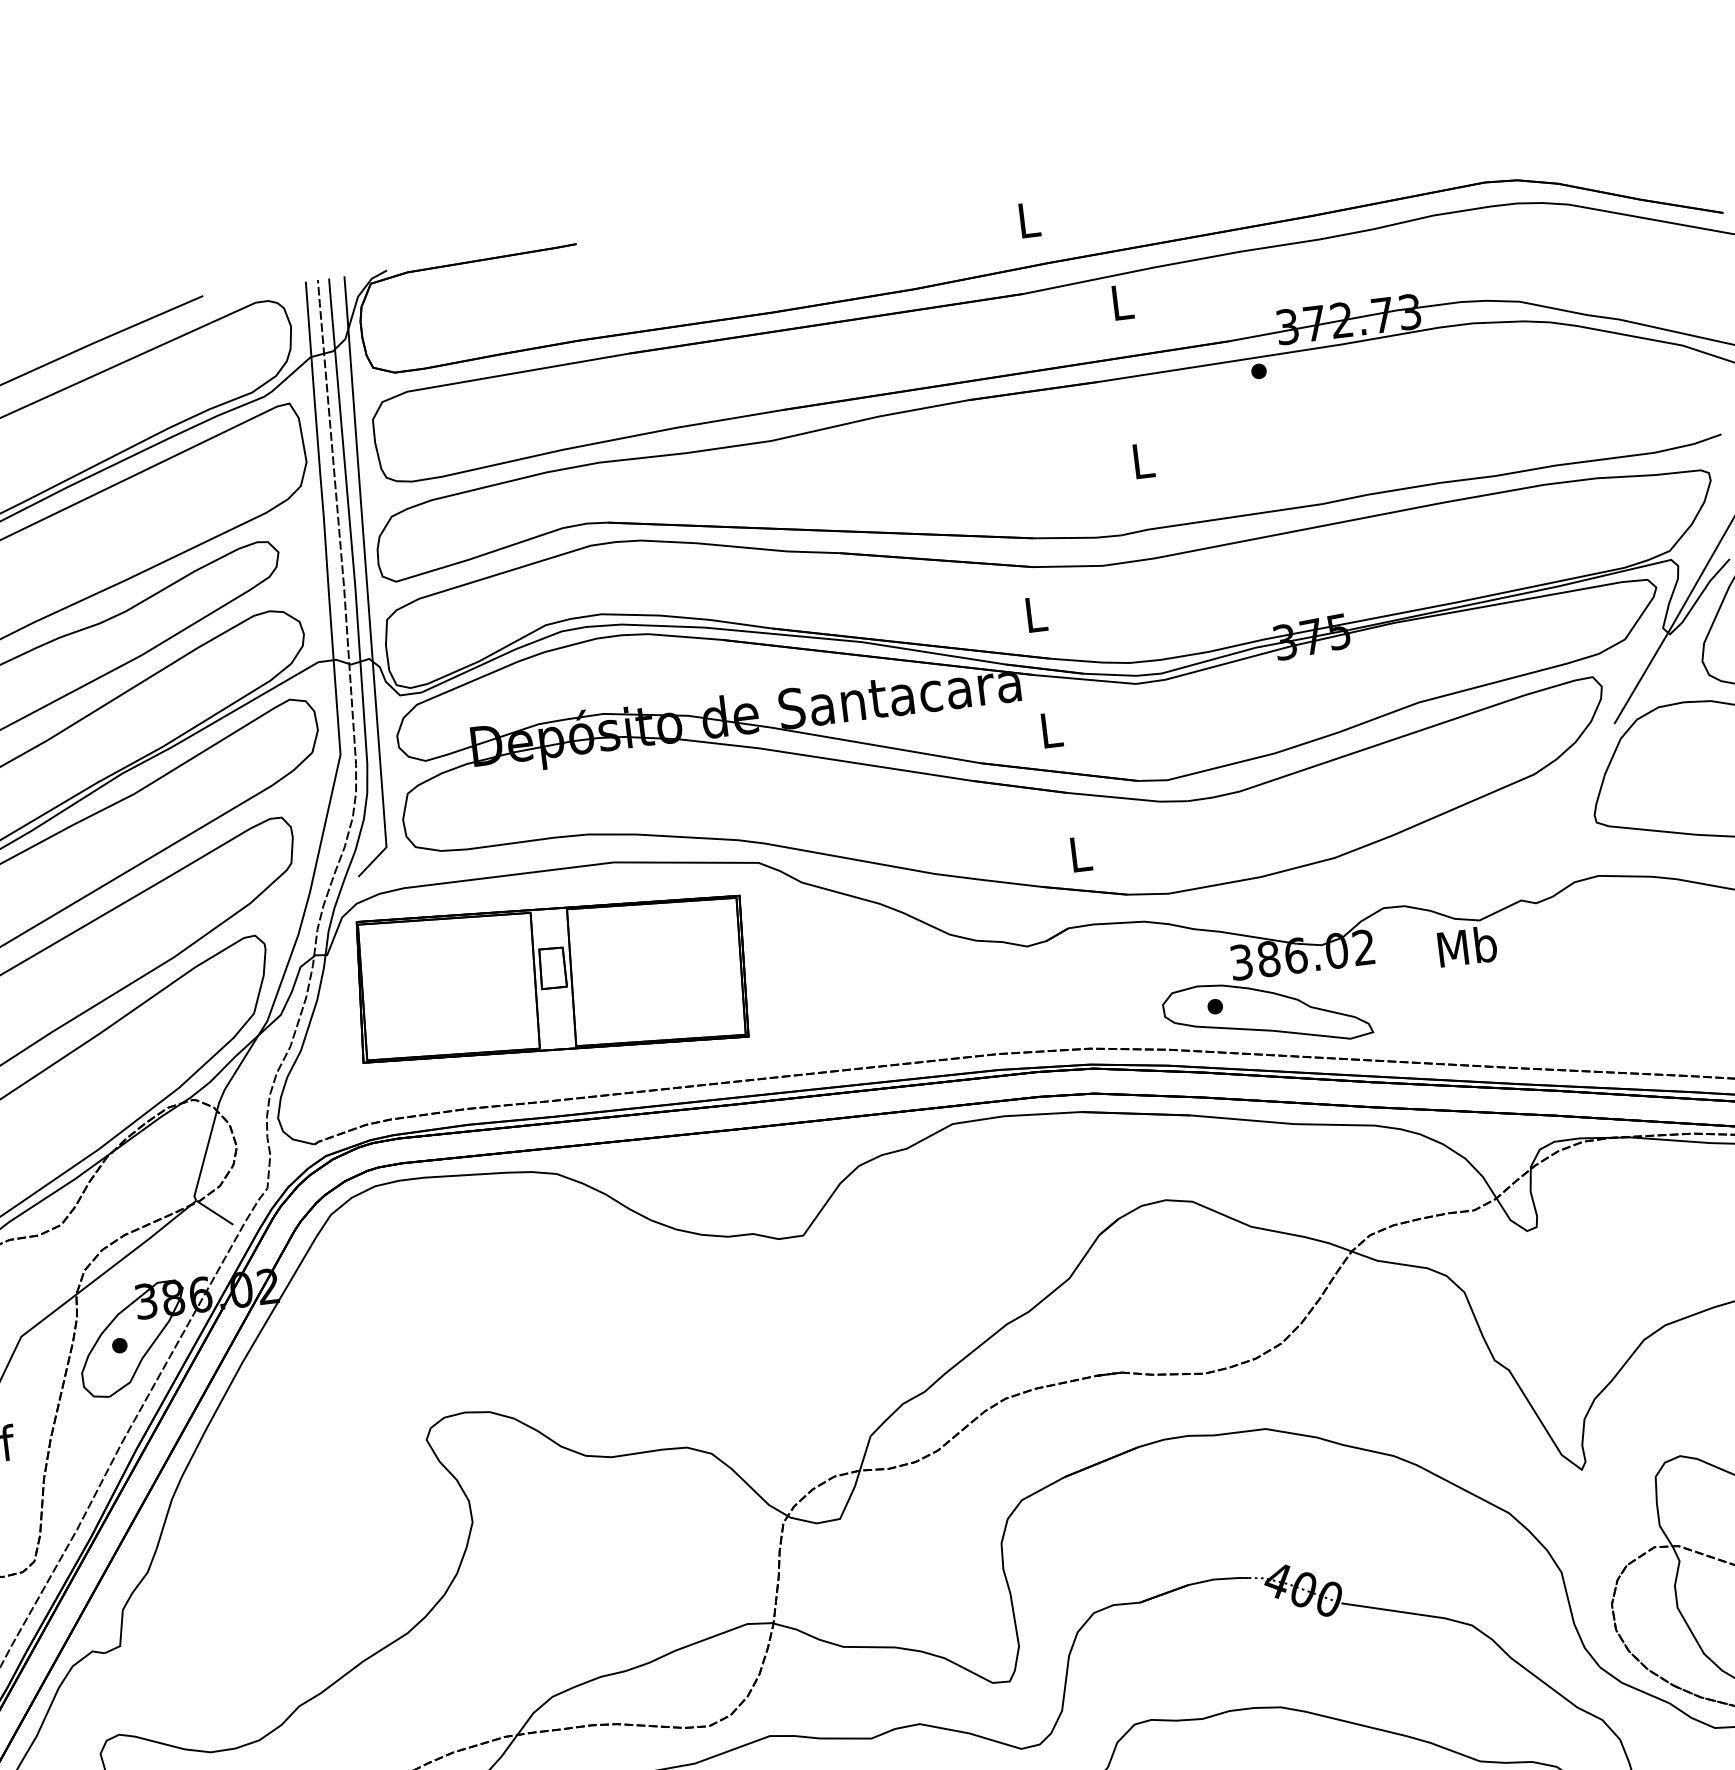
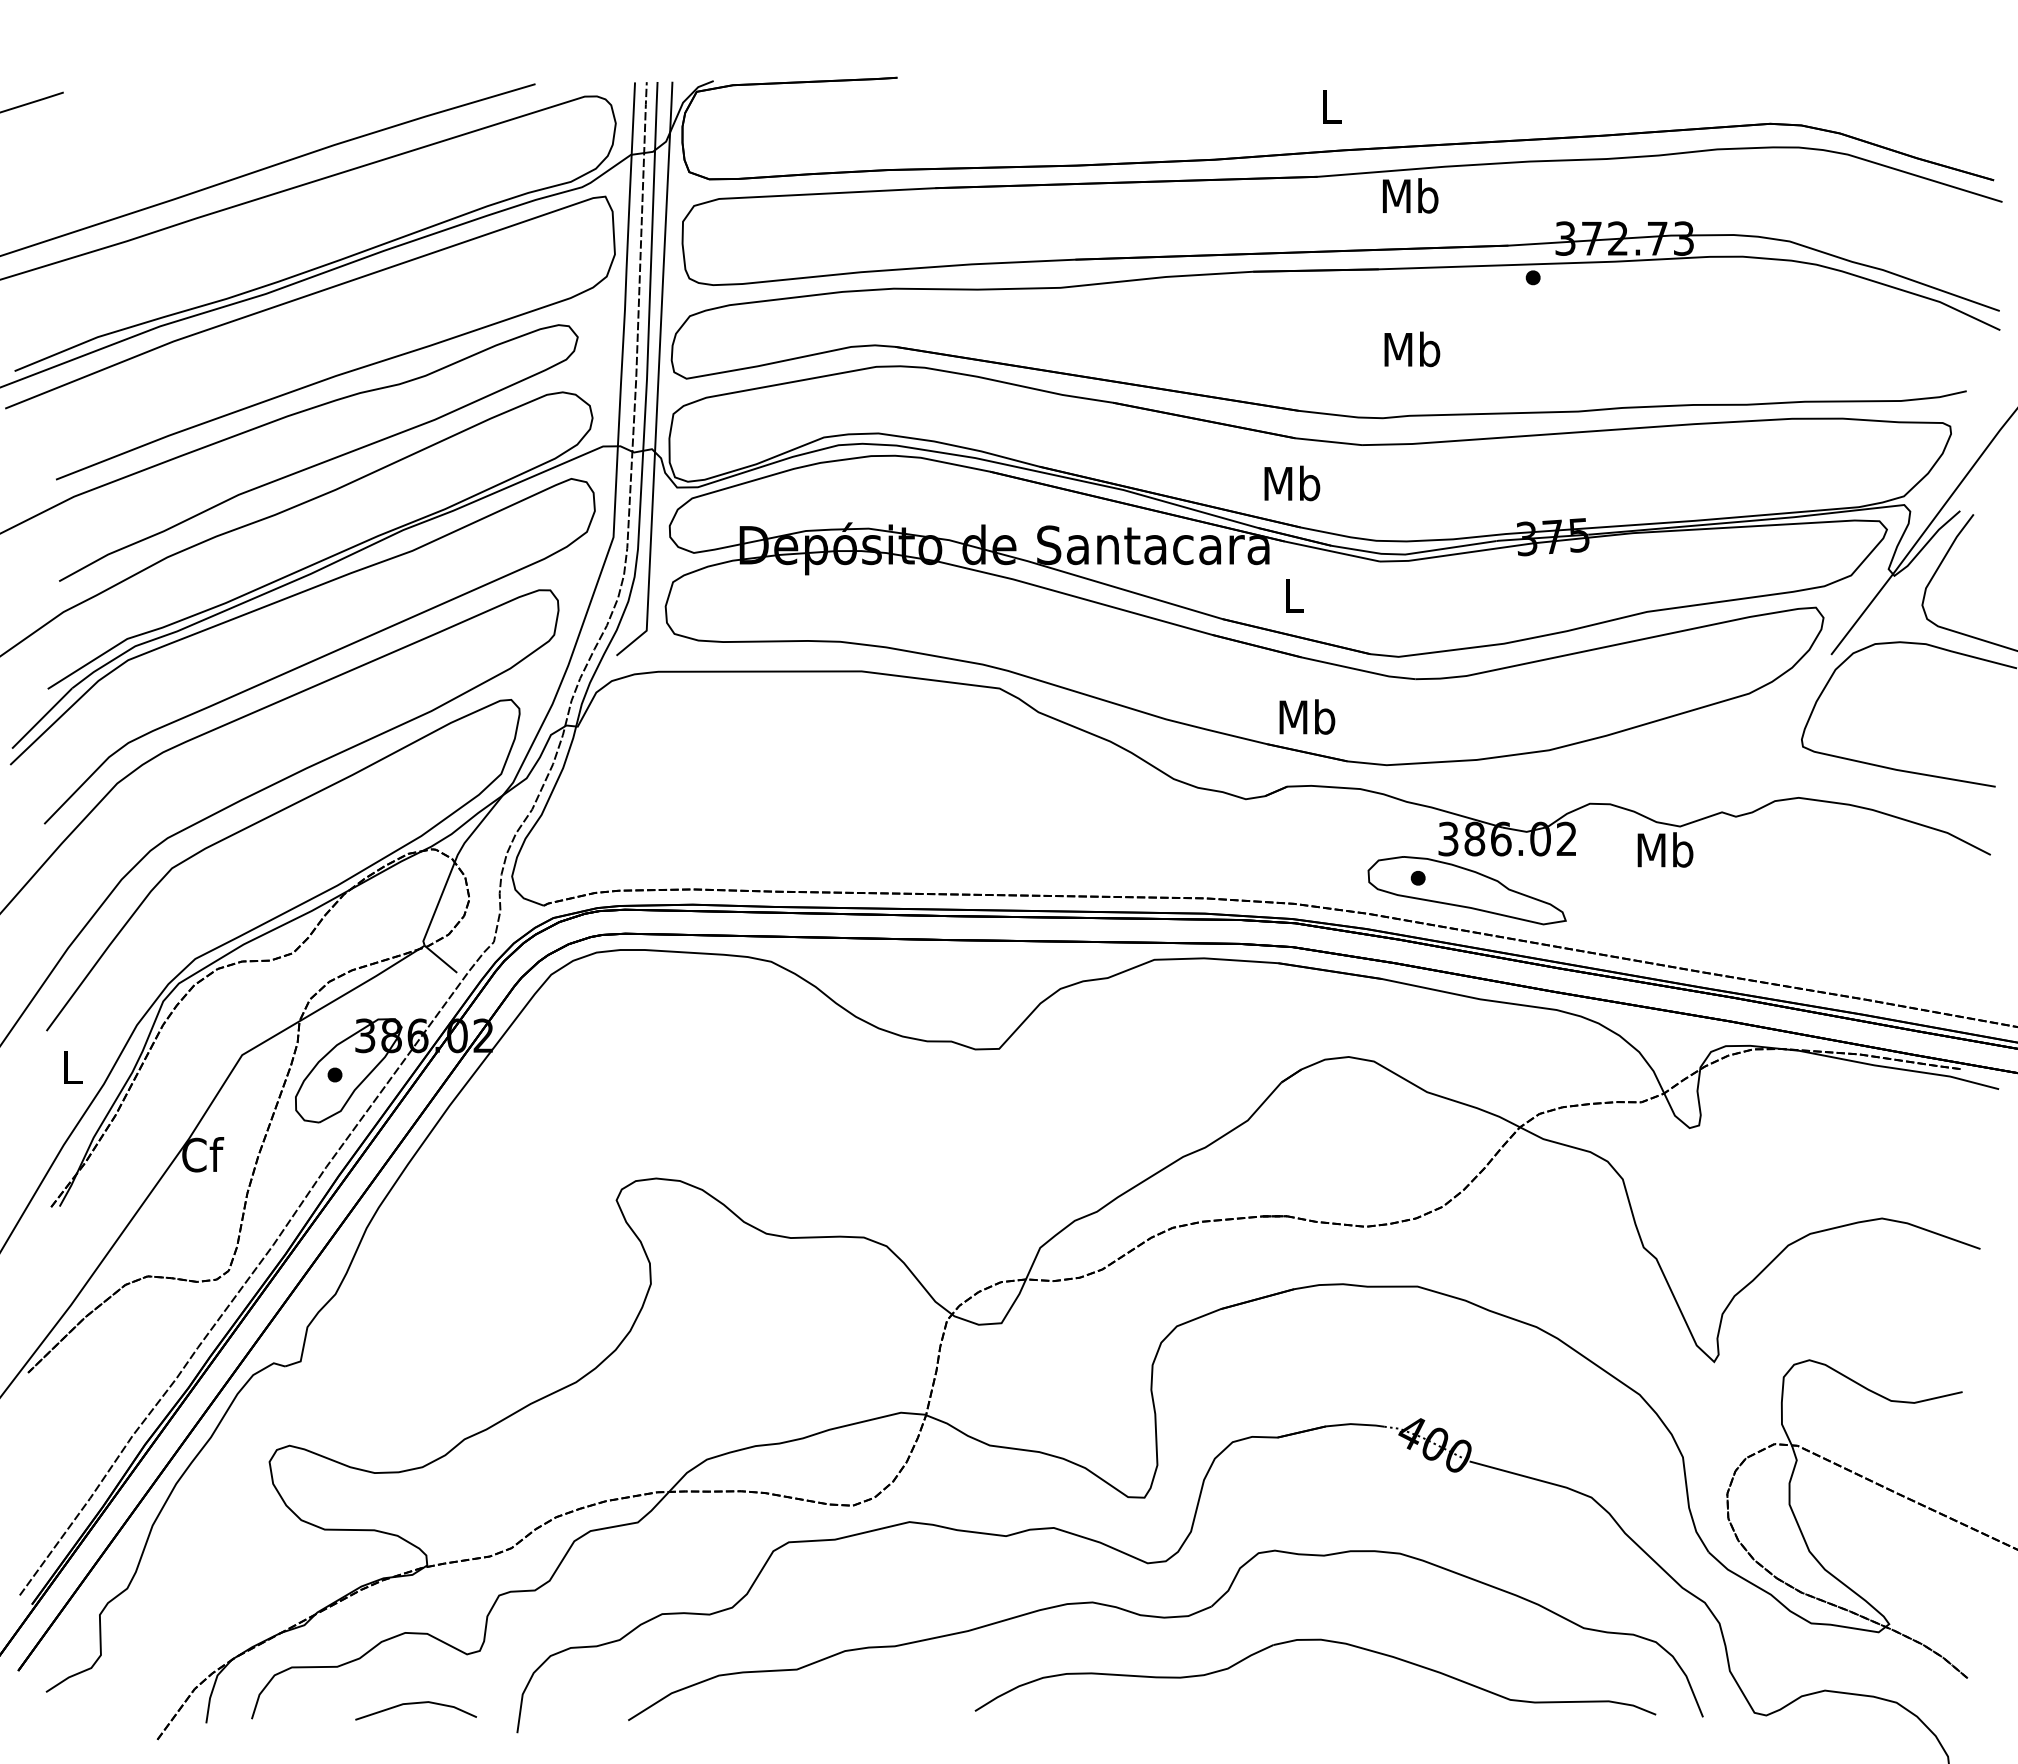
text: (1121, 301) -> (1410, 195), L -> Mb
text: (1143, 460) -> (1412, 349), L -> Mb
text: (1035, 614) -> (1292, 483), L -> Mb
text: (1080, 853) -> (1307, 716), L -> Mb
part: (551, 979) -> (788, 775), removed

